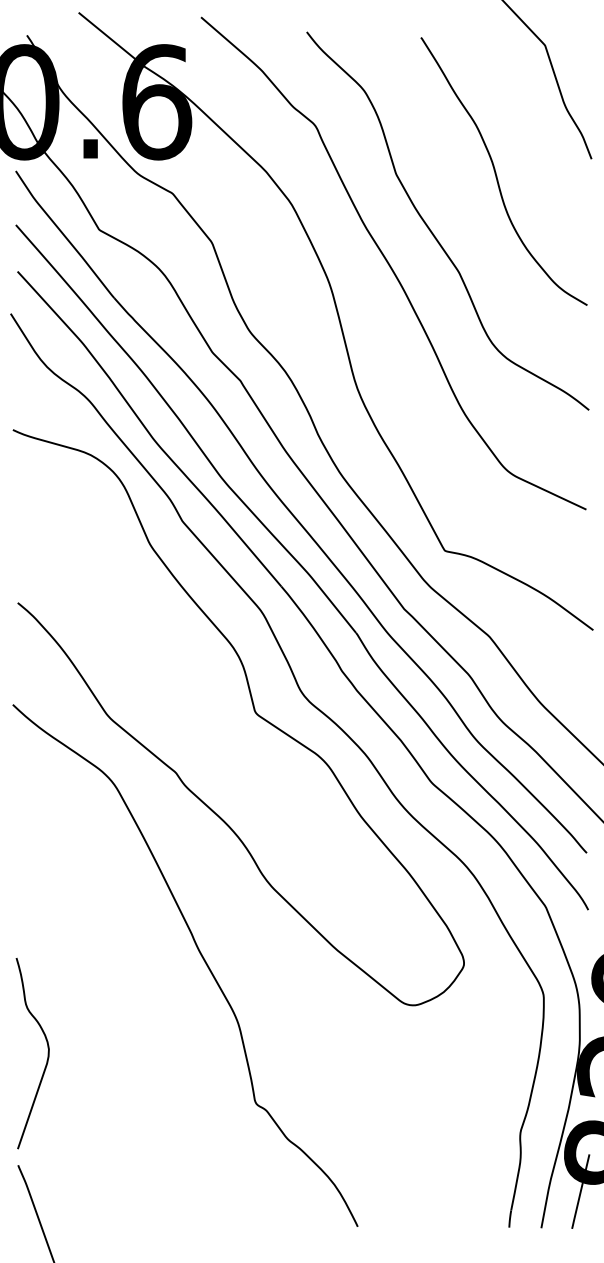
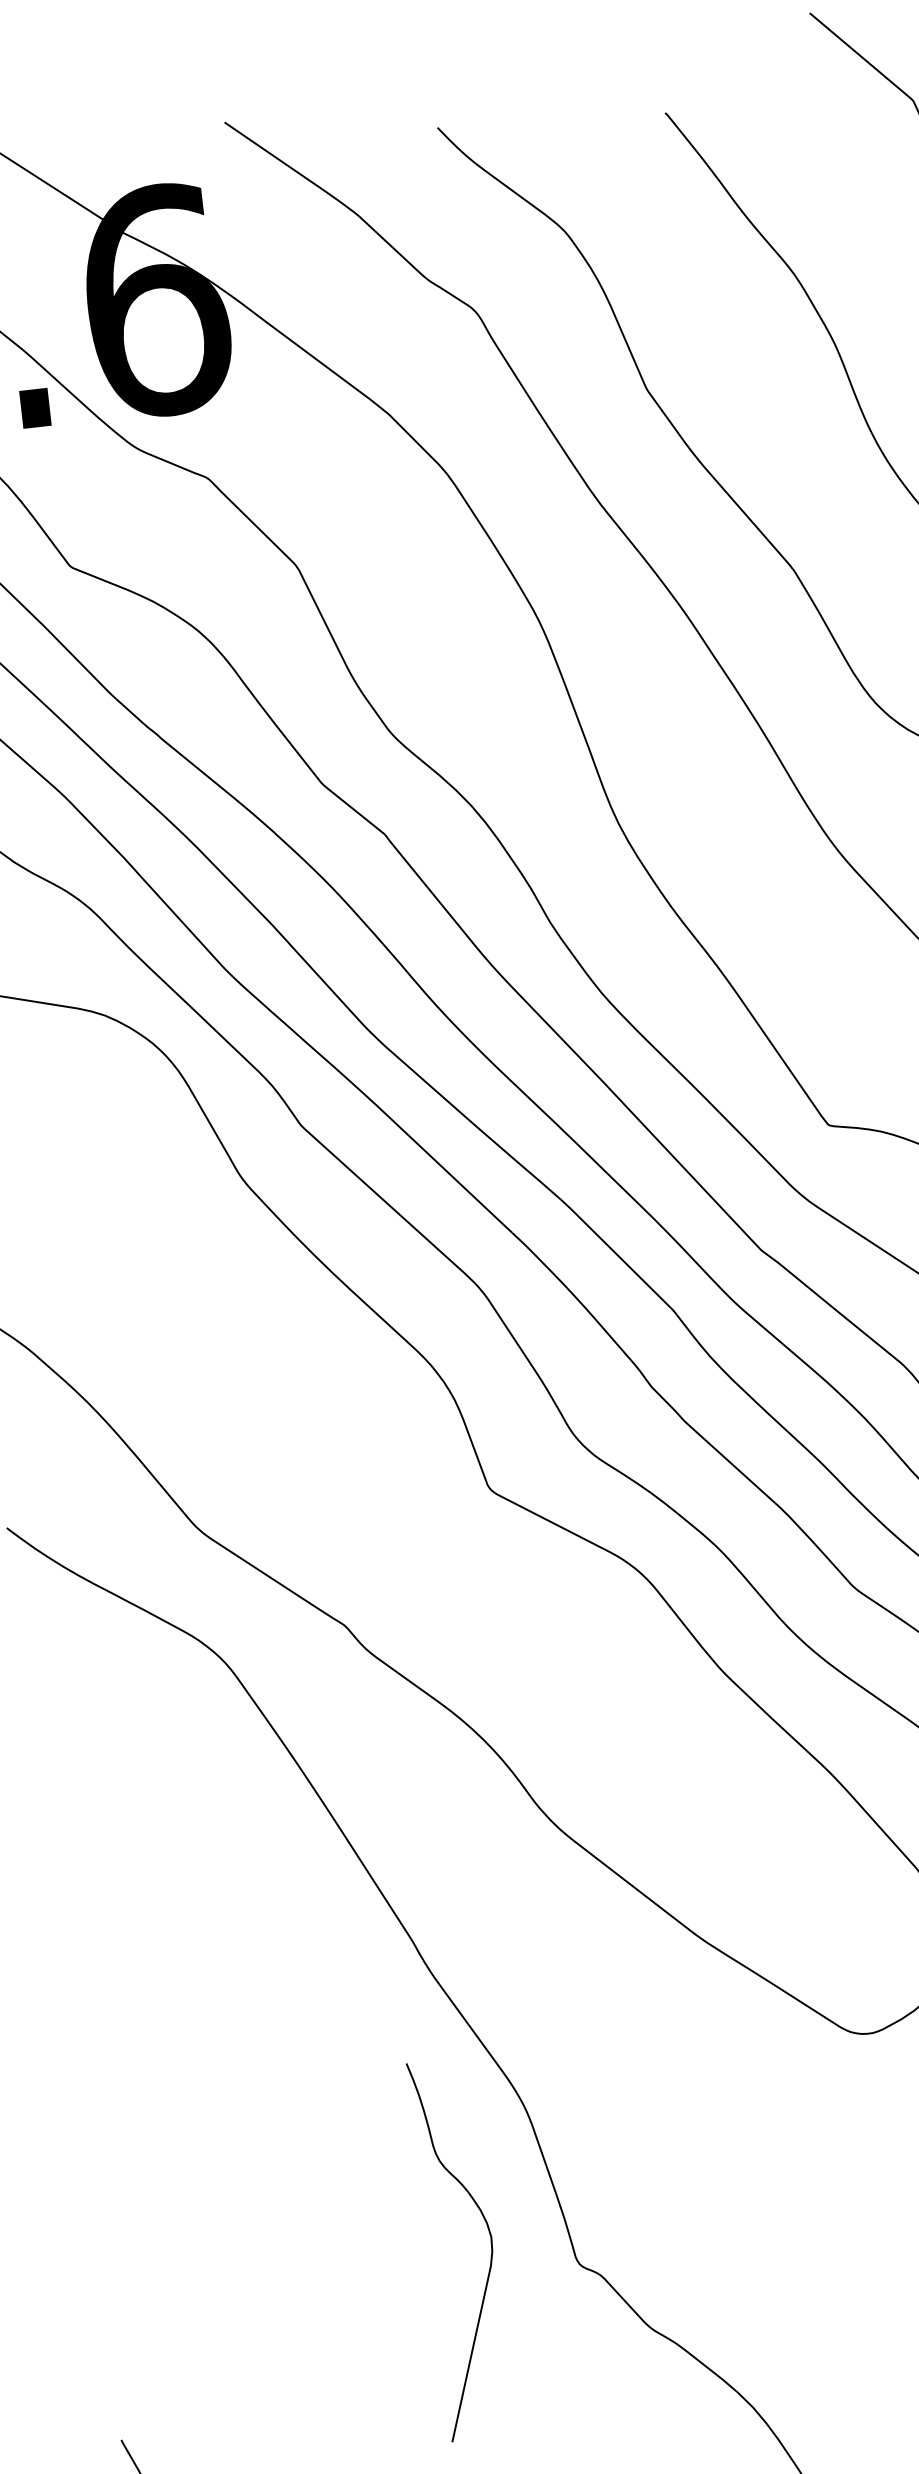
curve: (47, 1053) -> (489, 2245), moved

